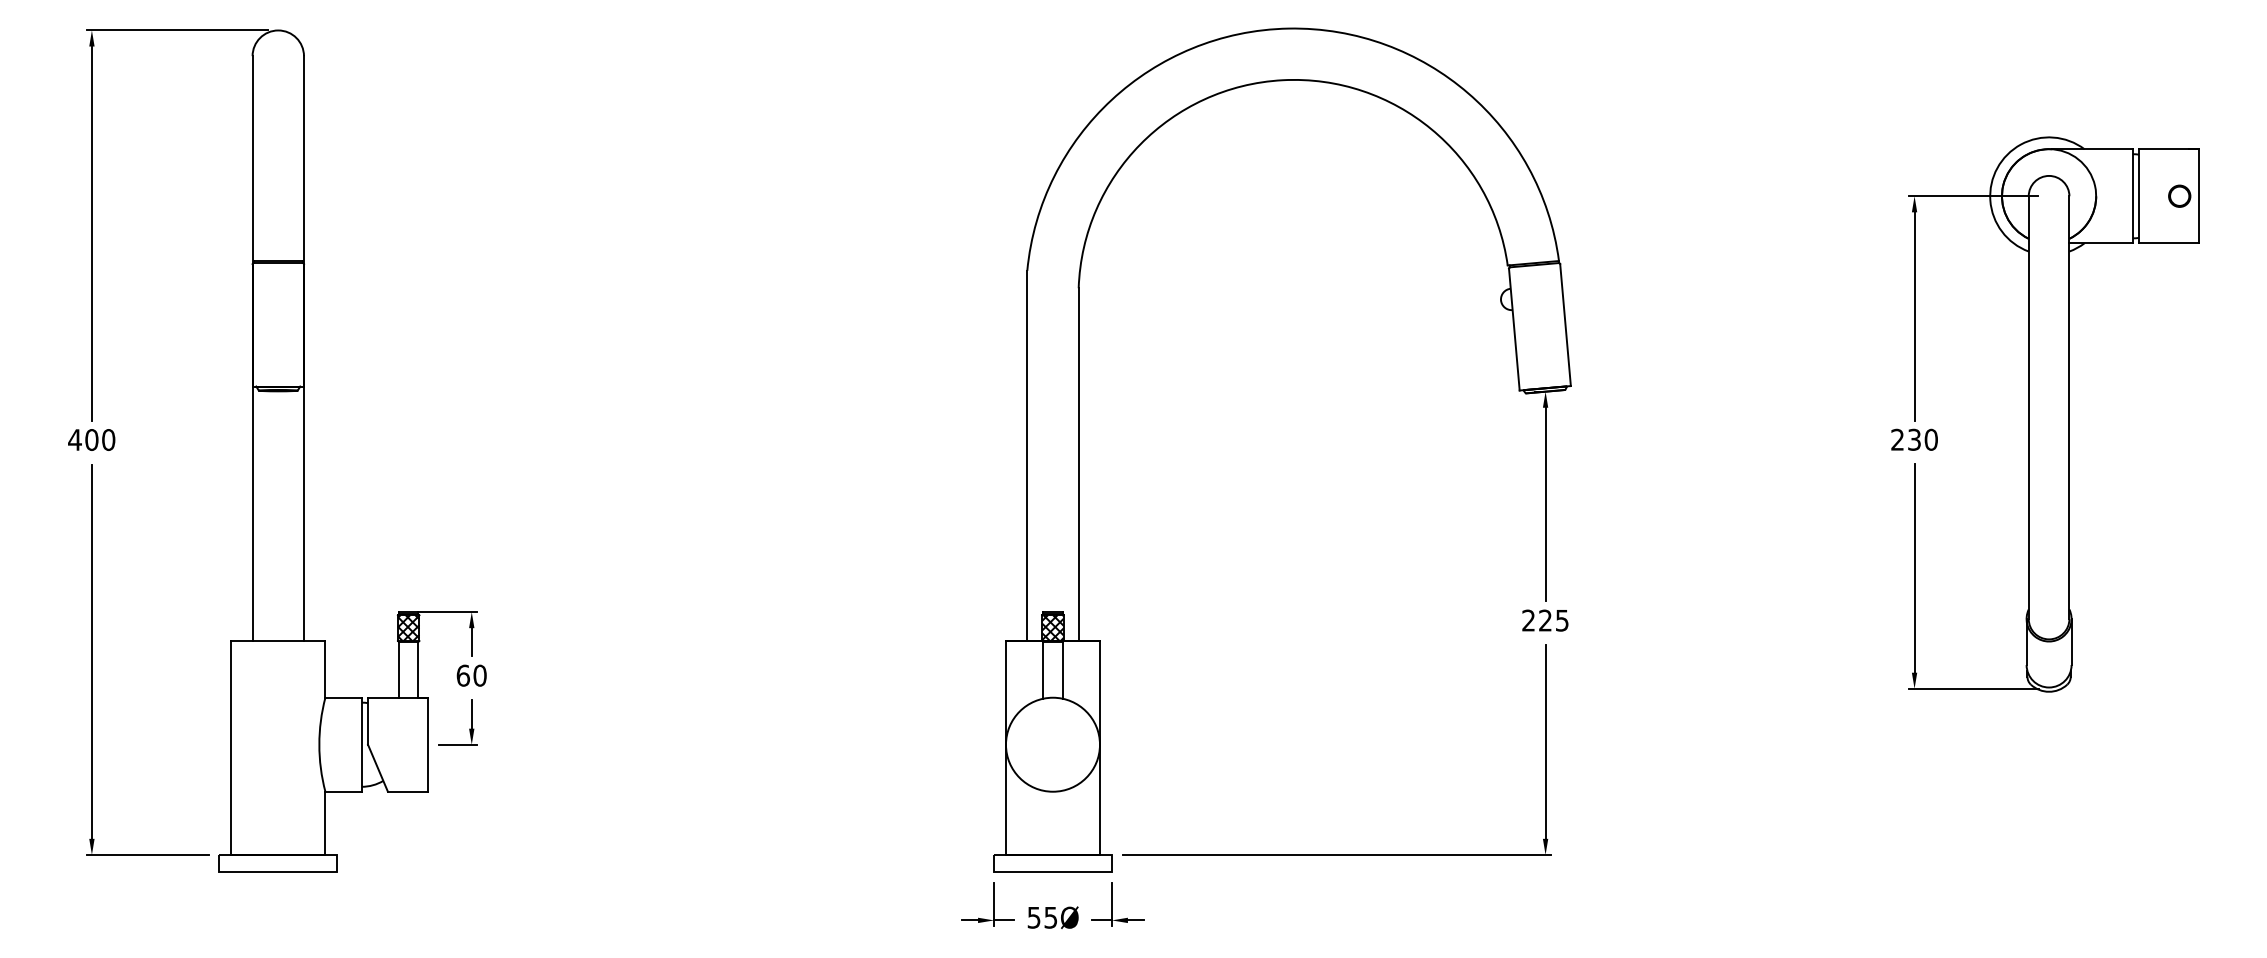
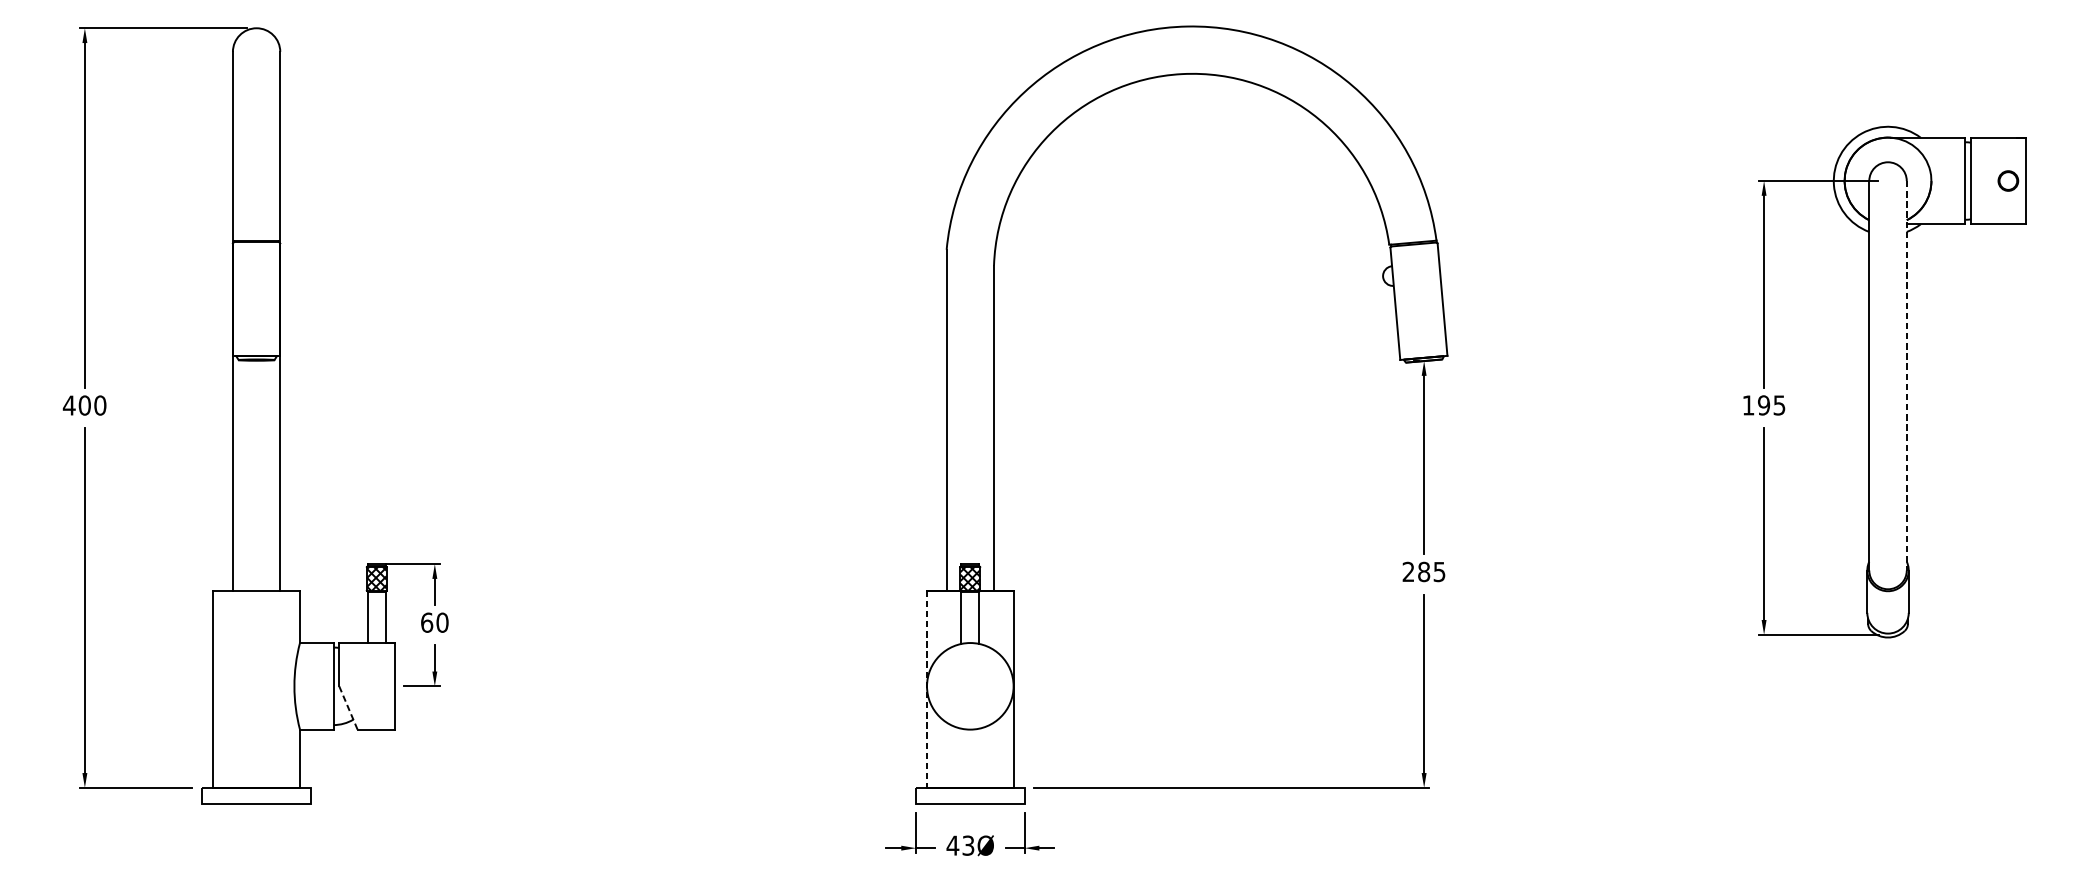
line: (2069, 408) -> (1906, 376), solid -> dashed
text: (1914, 439) -> (1764, 405), 230 -> 195
text: (1545, 620) -> (1424, 571), 225 -> 285
line: (1005, 748) -> (926, 689), solid -> dashed
line: (377, 768) -> (347, 708), solid -> dashed
text: (1042, 917) -> (960, 845), 55Ø -> 43Ø

